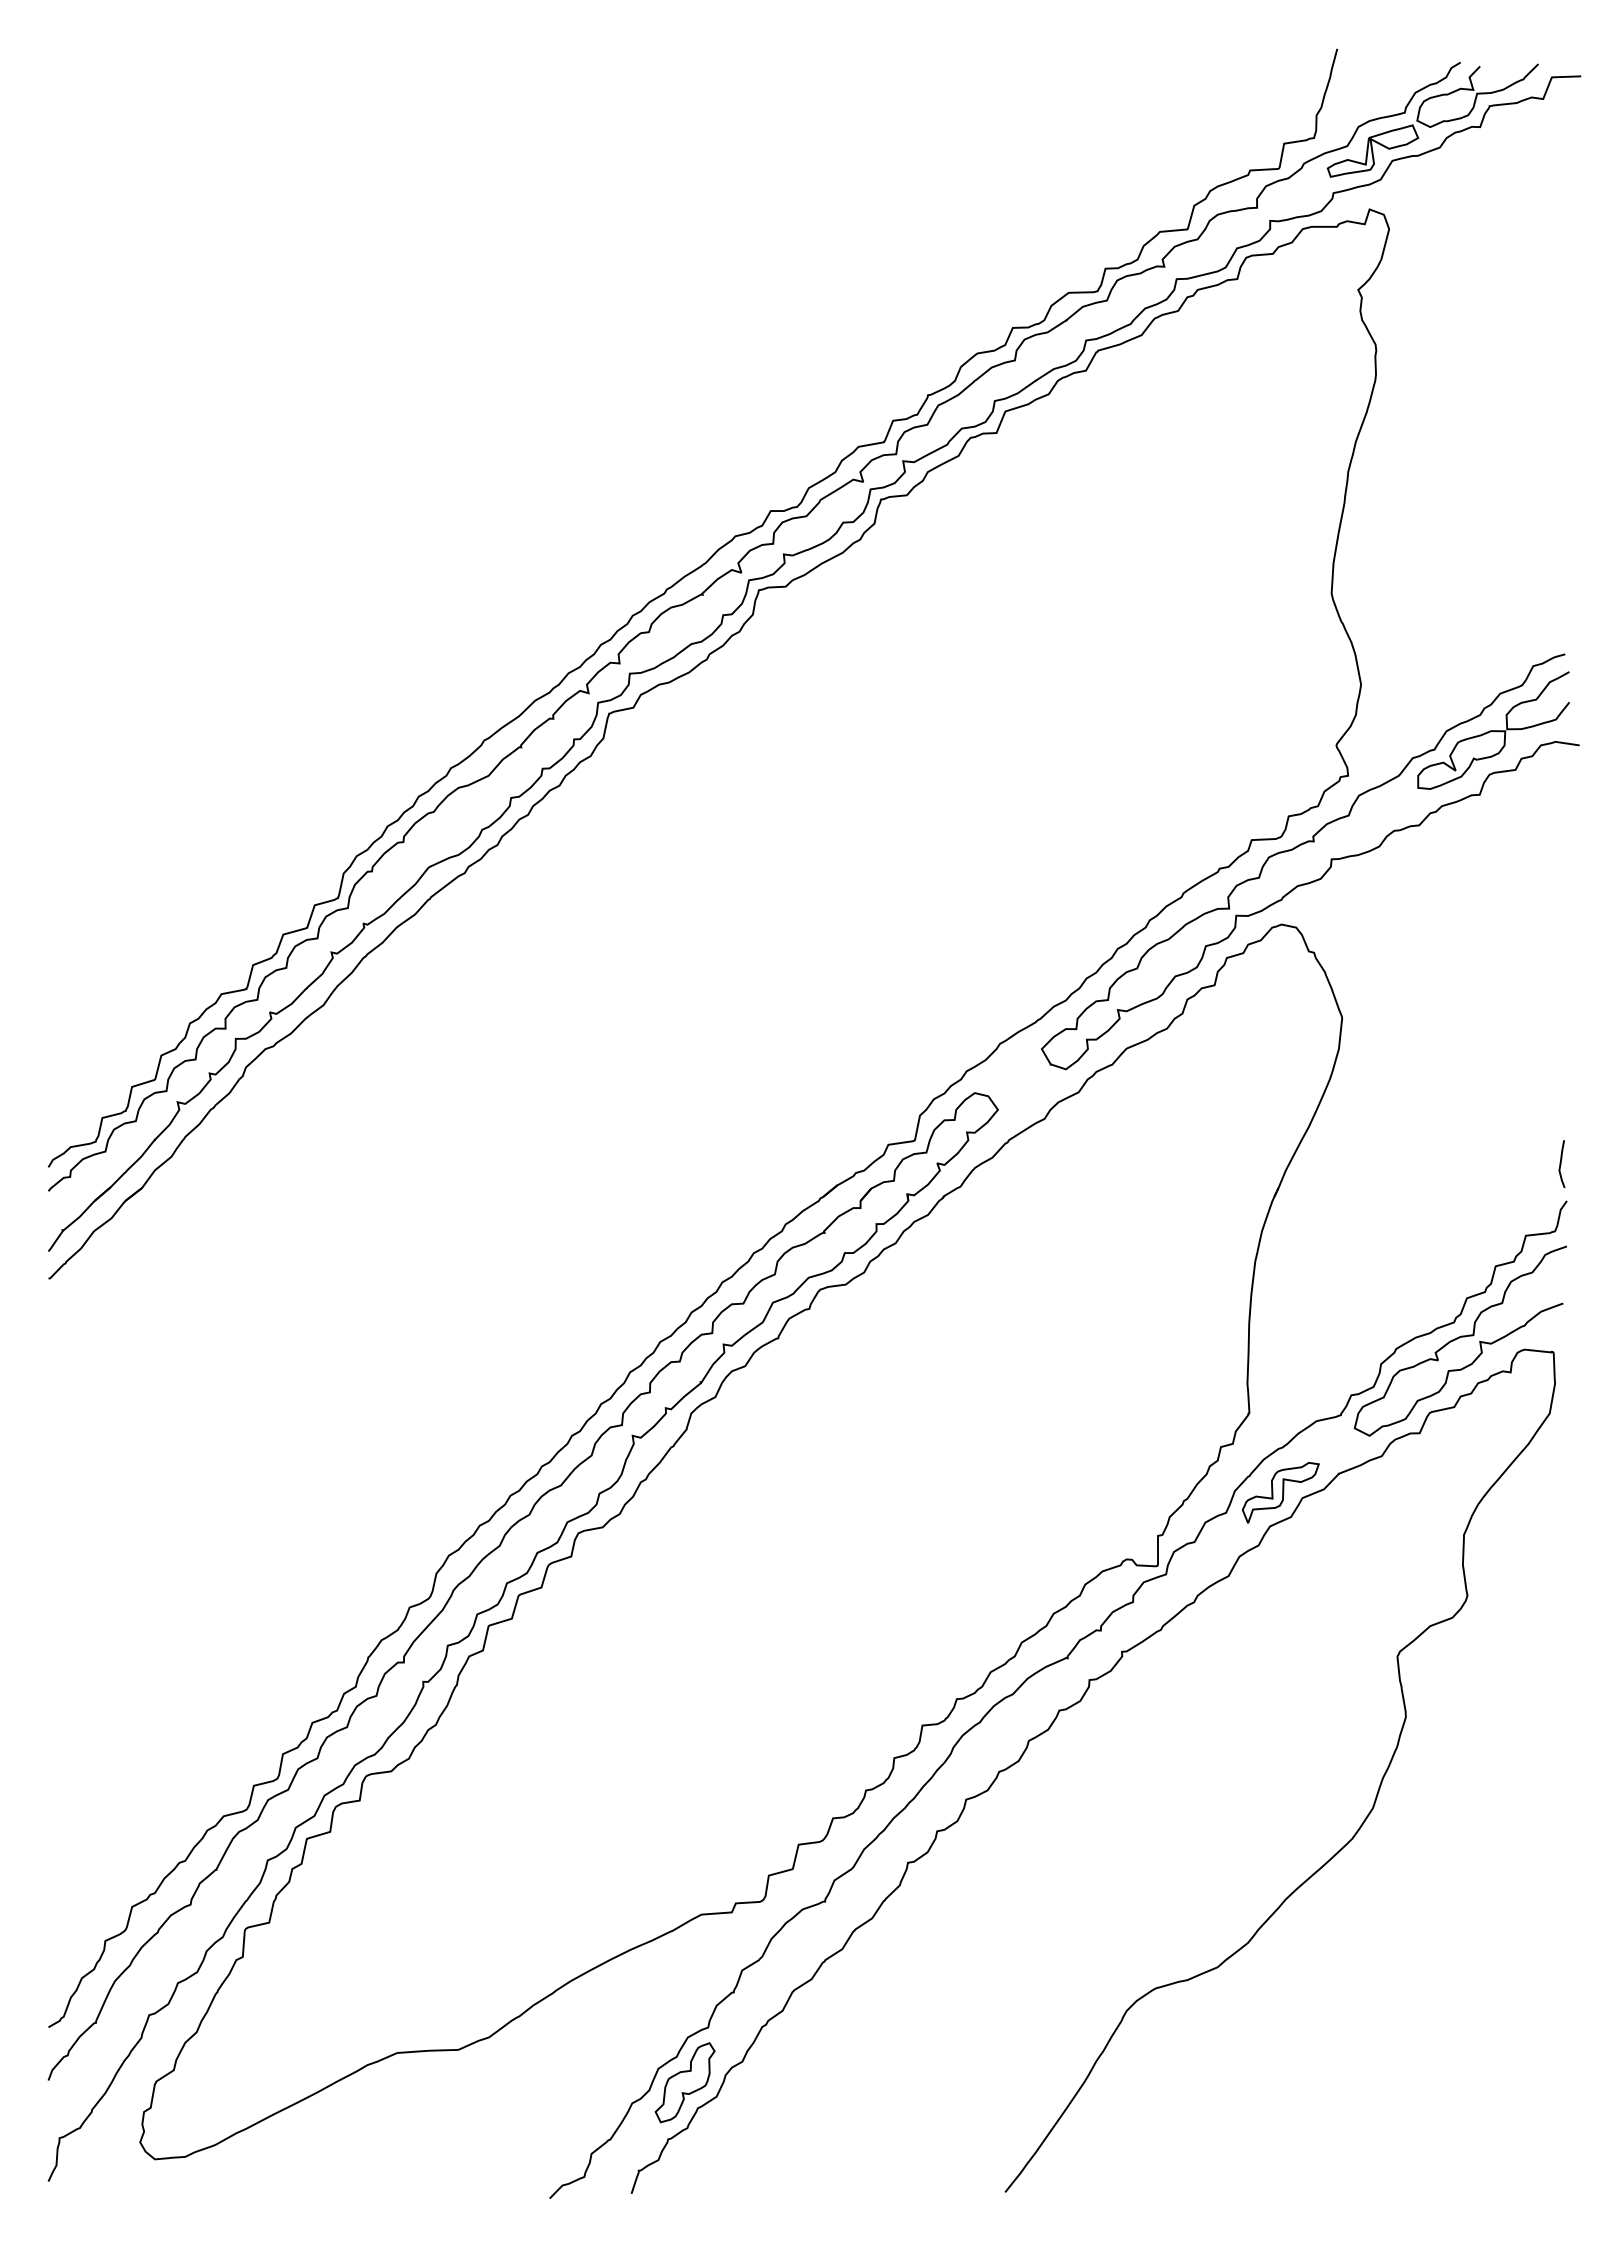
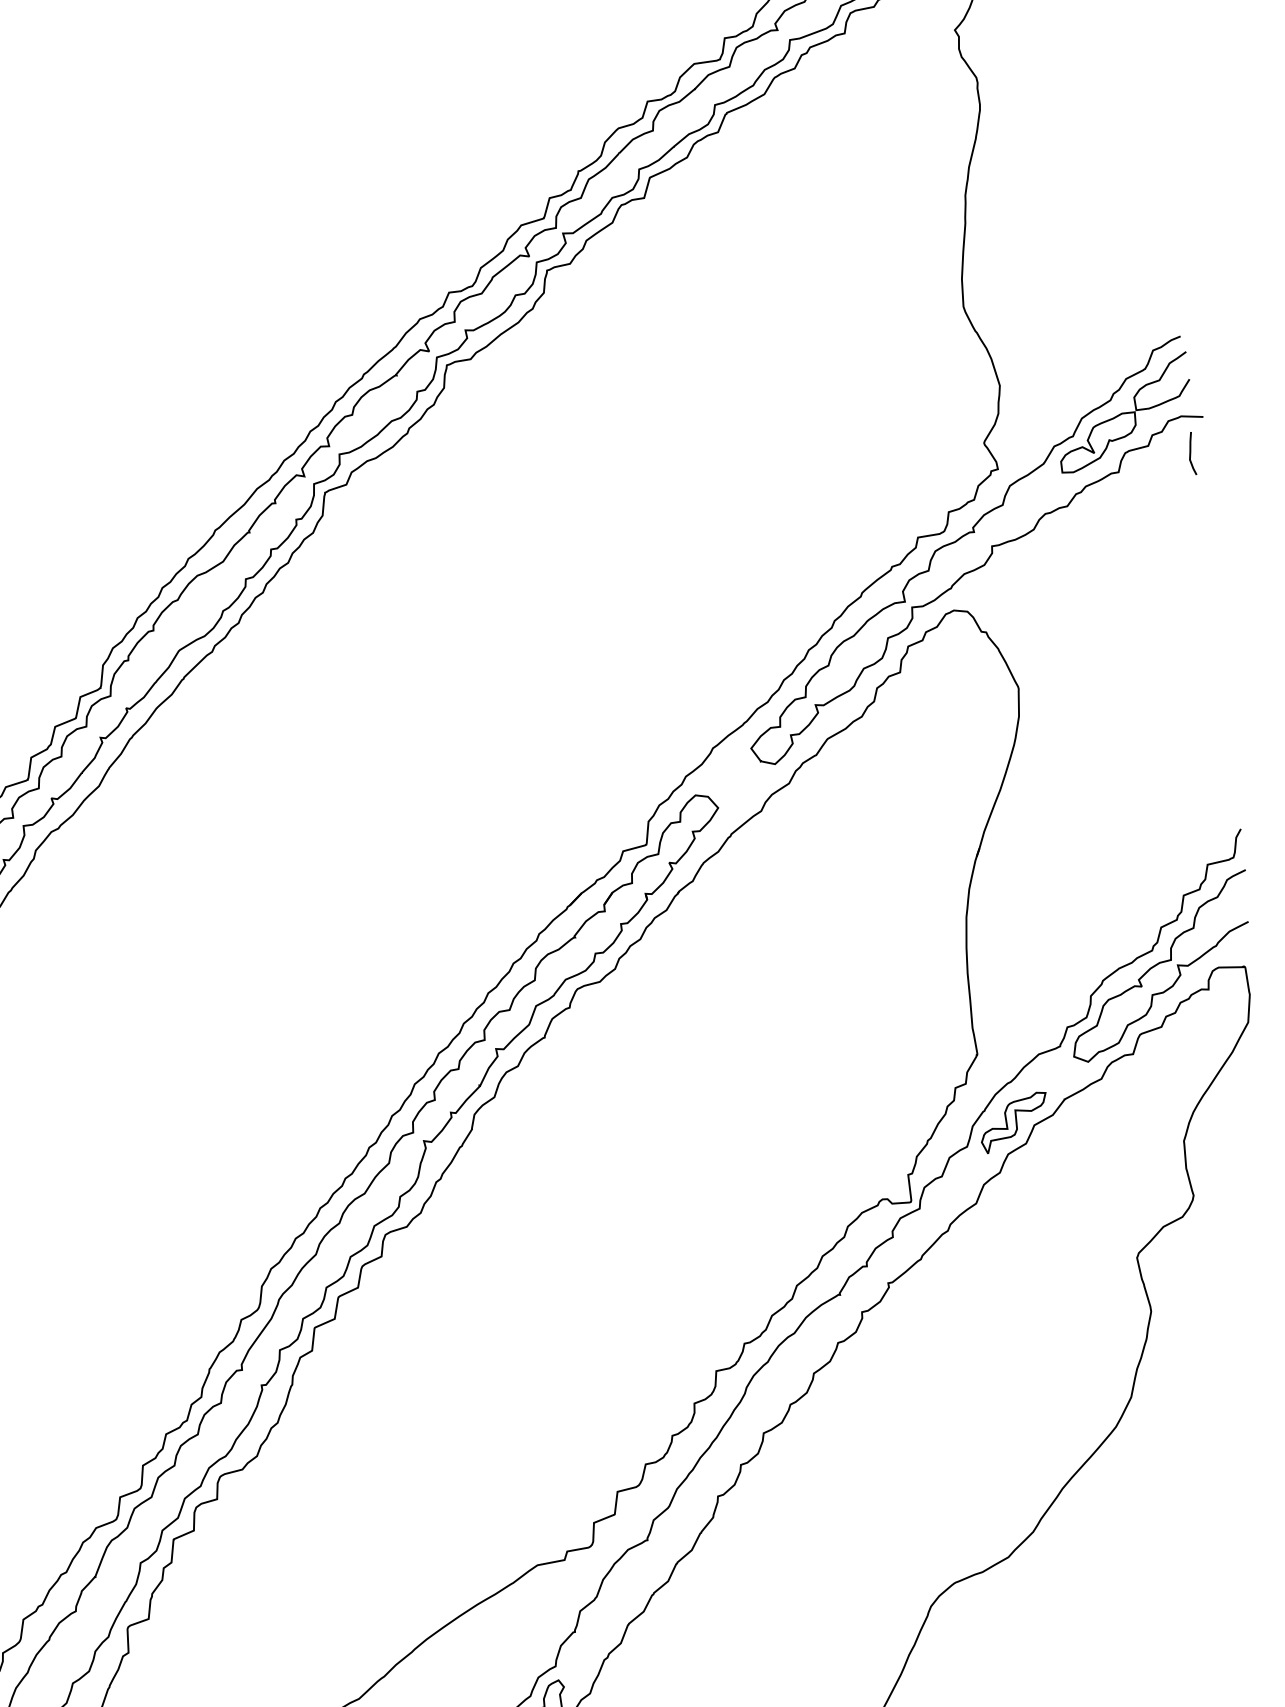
curve: (1561, 1163) -> (1191, 453), moved

